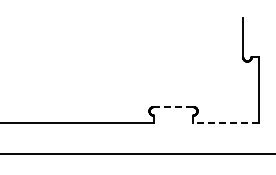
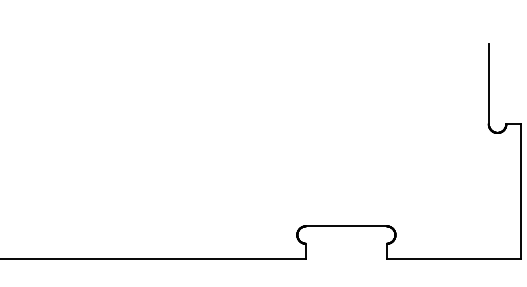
line: (173, 107) -> (346, 227), dashed -> solid
line: (226, 122) -> (454, 257), dashed -> solid

